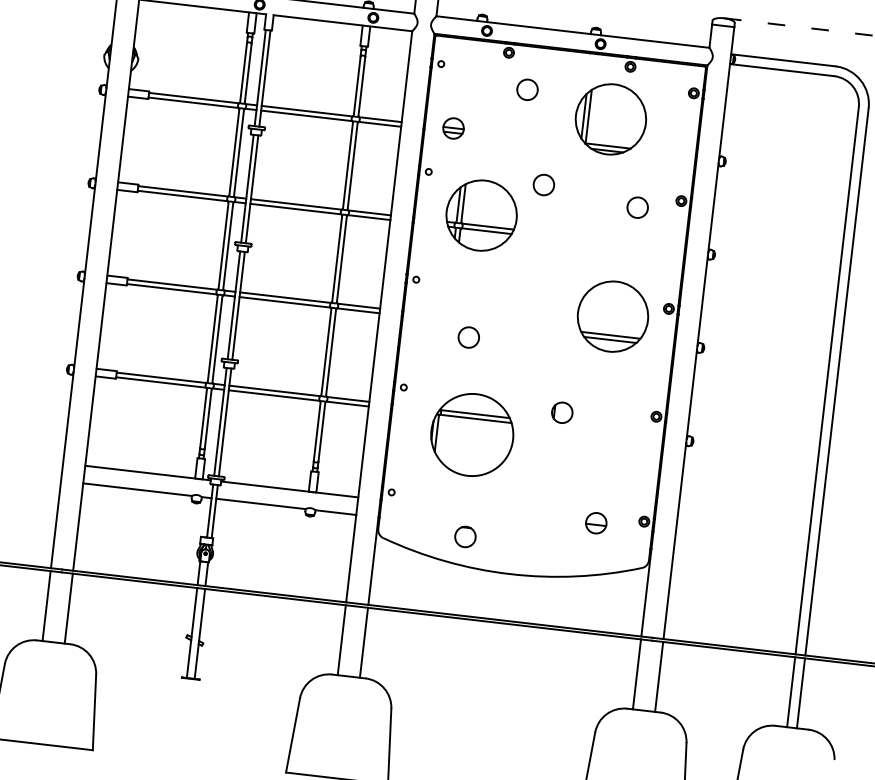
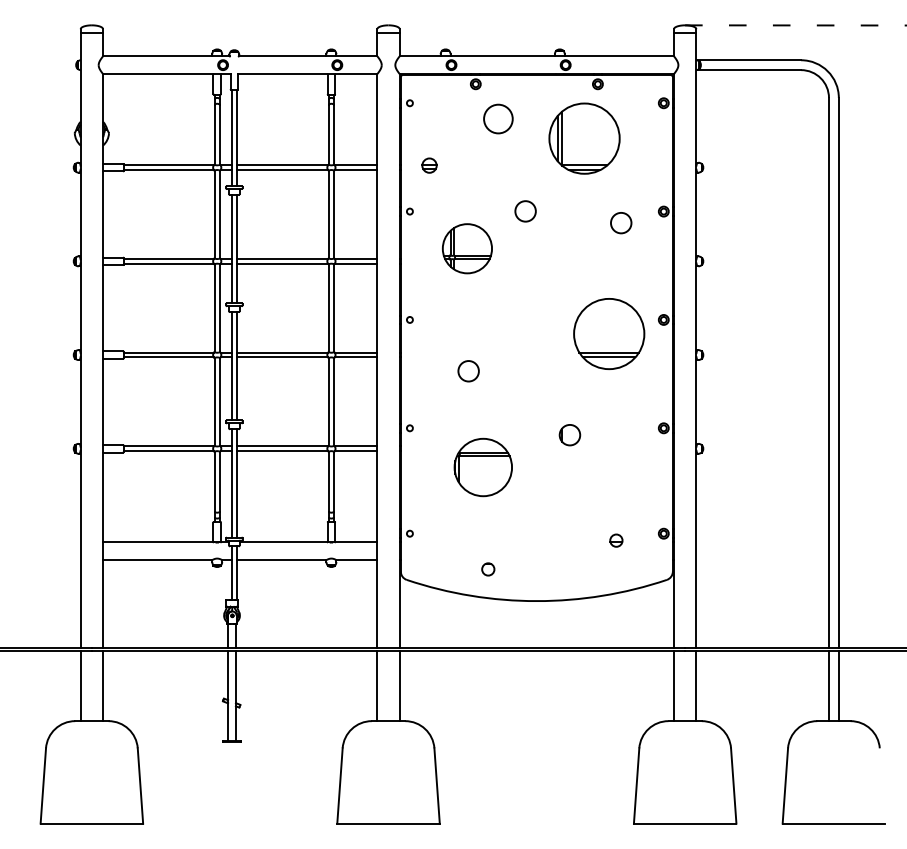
circle: (527, 89) -> (498, 118), size x1.4
part: (453, 128) -> (429, 165), size x0.7
part: (481, 215) -> (467, 248), size x0.7
part: (472, 435) -> (483, 467), size x0.7
part: (596, 522) -> (616, 540), size x0.6
circle: (465, 537) -> (488, 569), size x0.6

